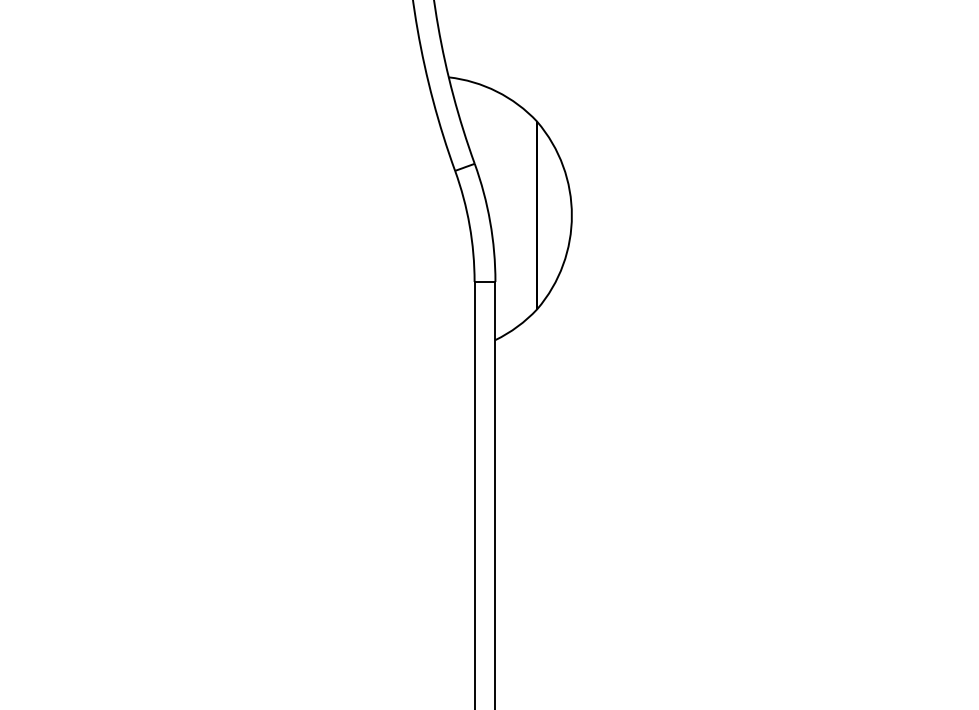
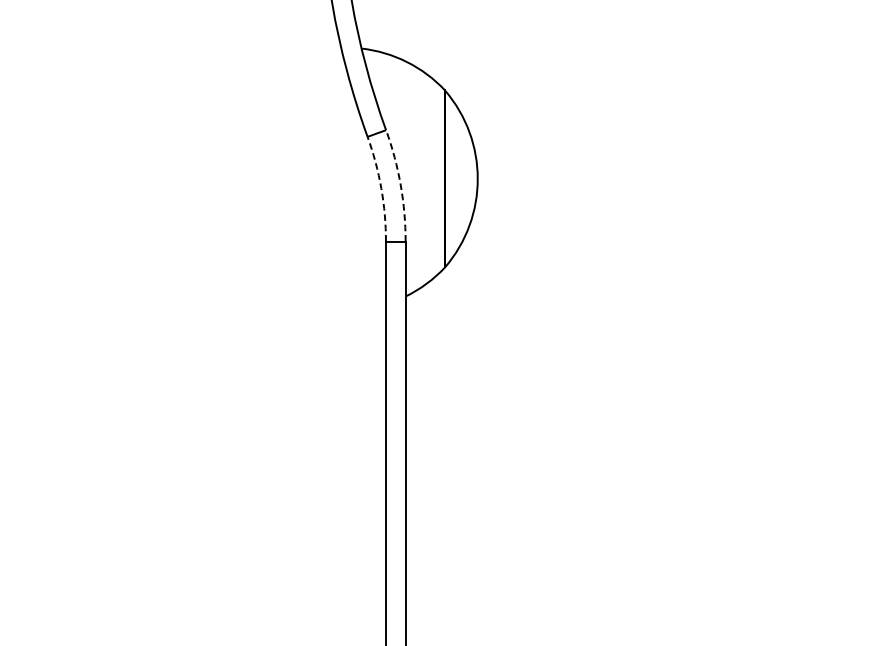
arc: (490, 221) -> (400, 184), solid -> dashed
arc: (469, 225) -> (381, 188), solid -> dashed

